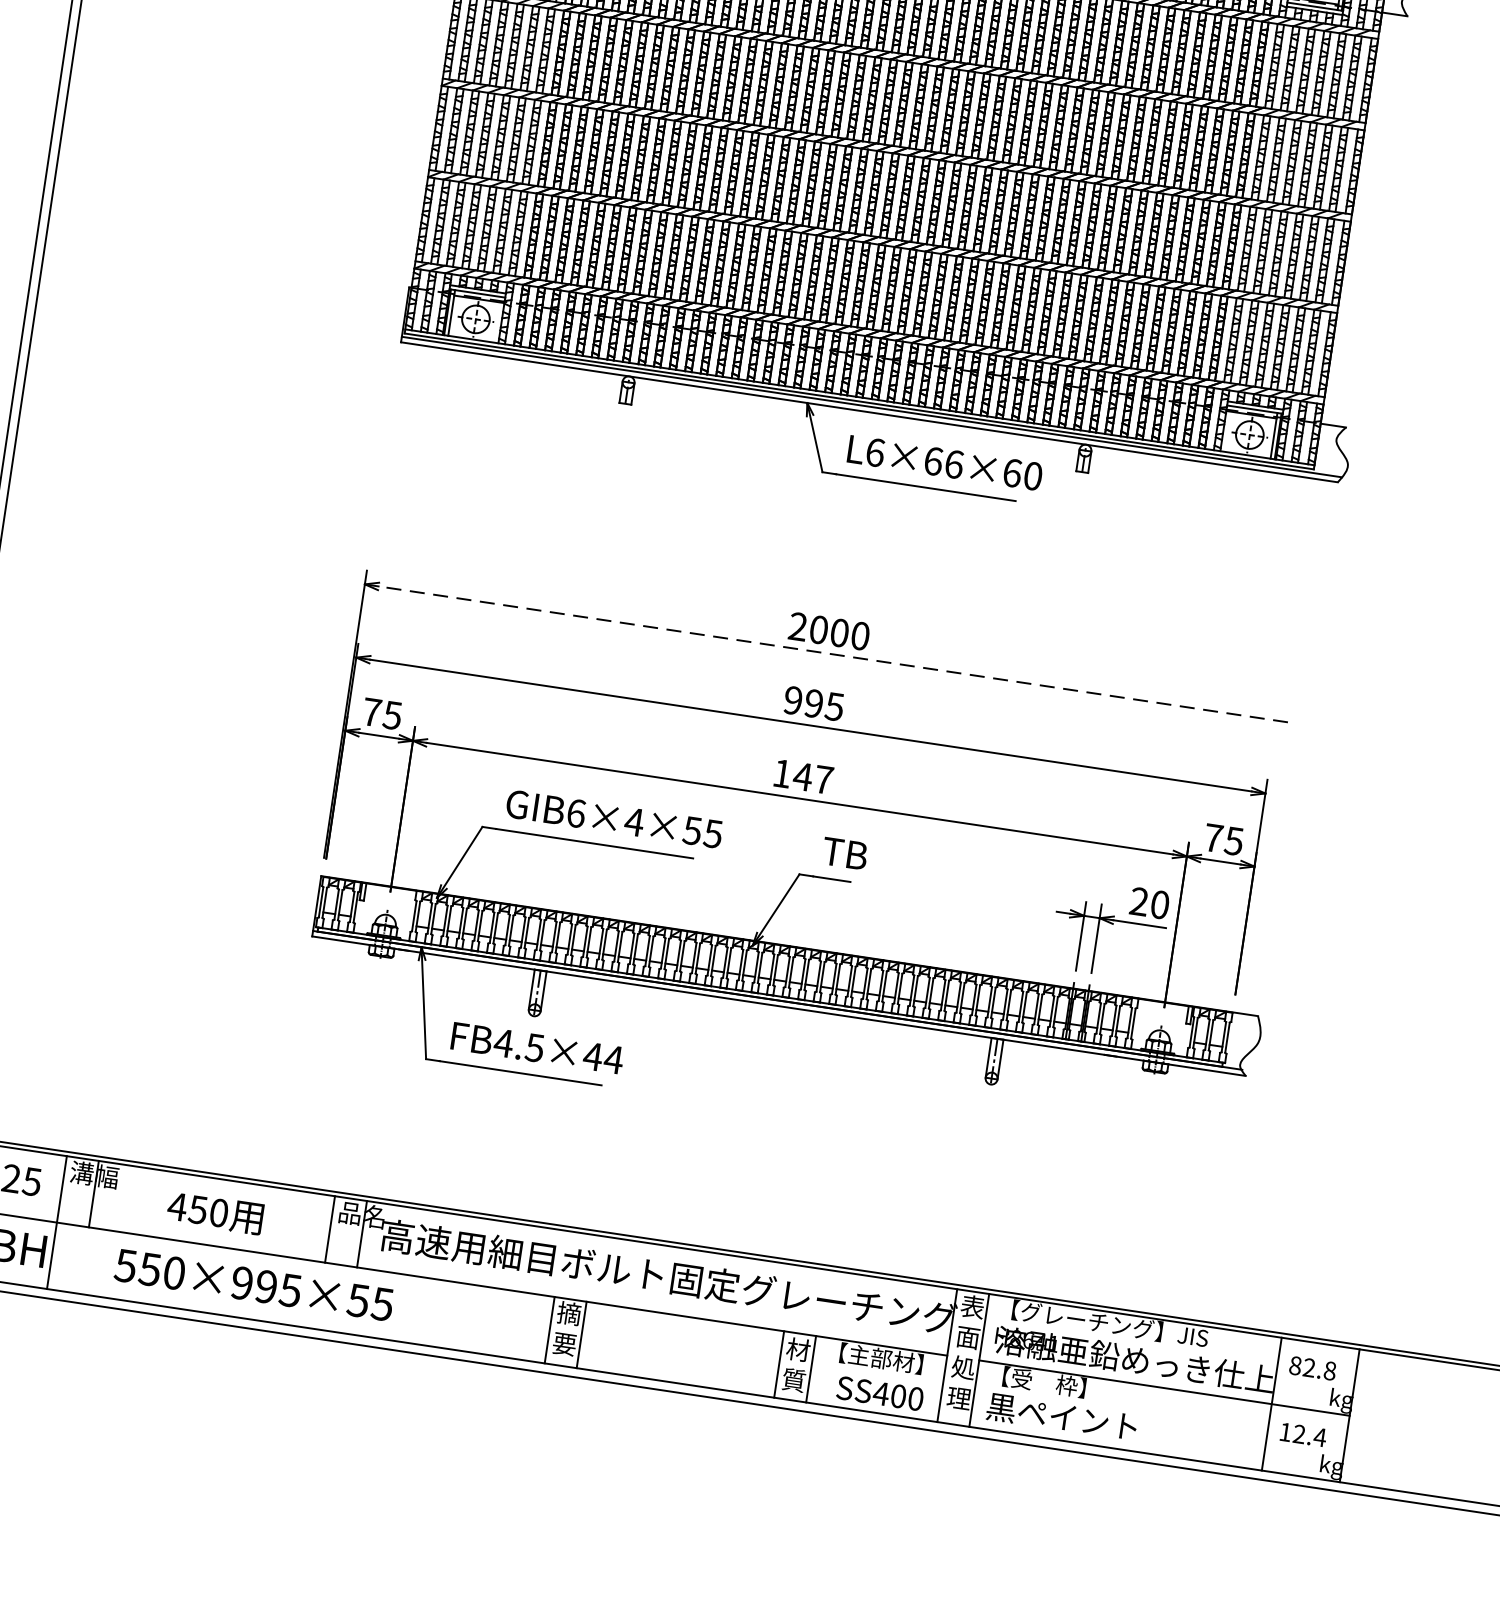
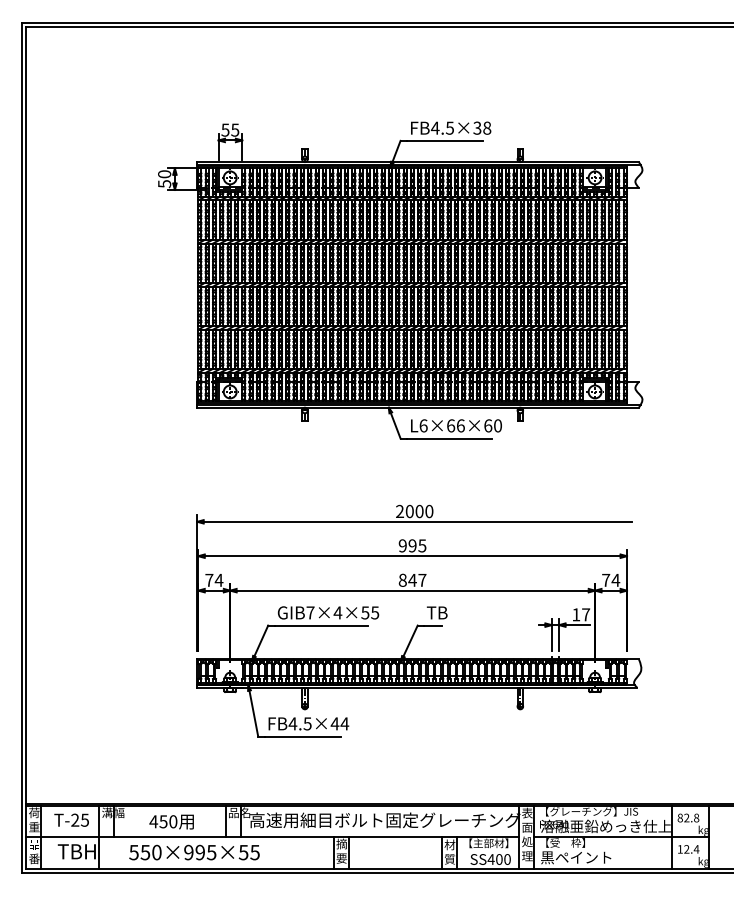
line: (832, 653) -> (417, 521), dashed -> solid
text: (391, 715) -> (218, 580), 75 -> 74
text: (781, 771) -> (402, 579), 147 -> 847
text: (576, 812) -> (310, 612), GIB6×4×55 -> GIB7×4×55
text: (1233, 841) -> (615, 580), 75 -> 74
text: (1150, 902) -> (581, 614), 20 -> 17

